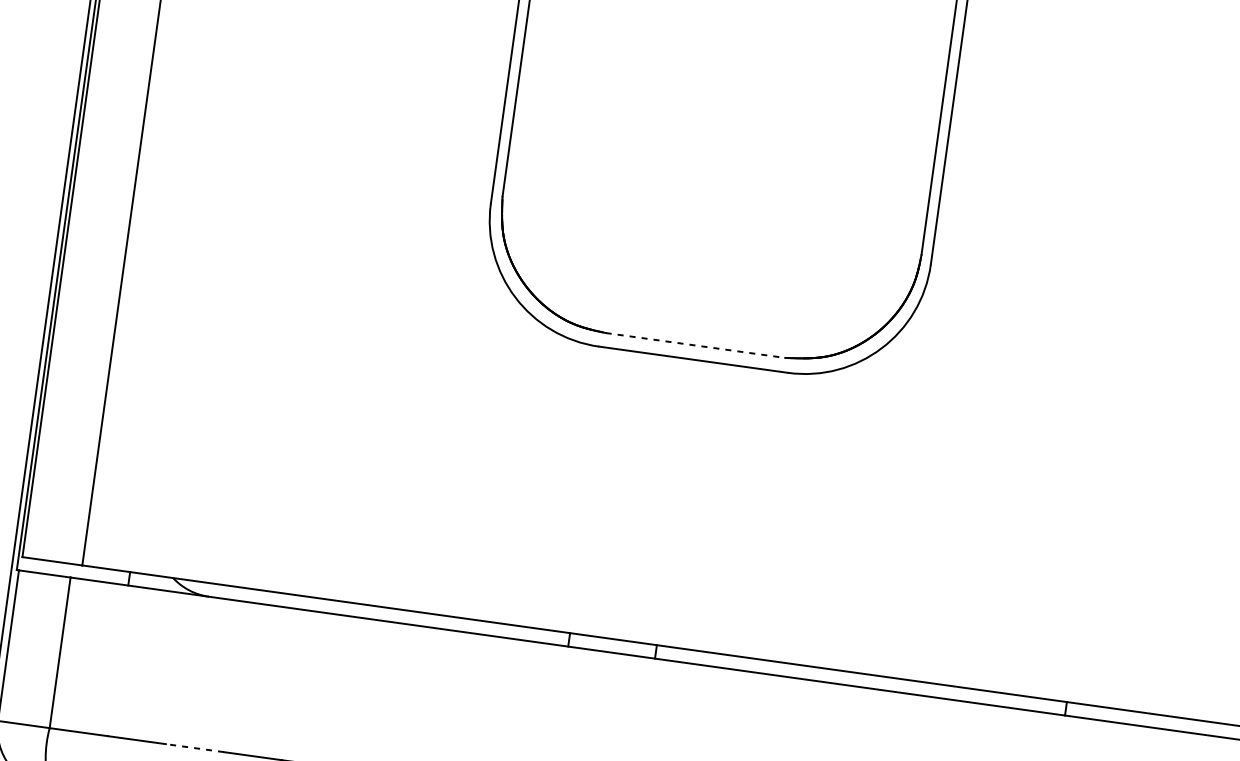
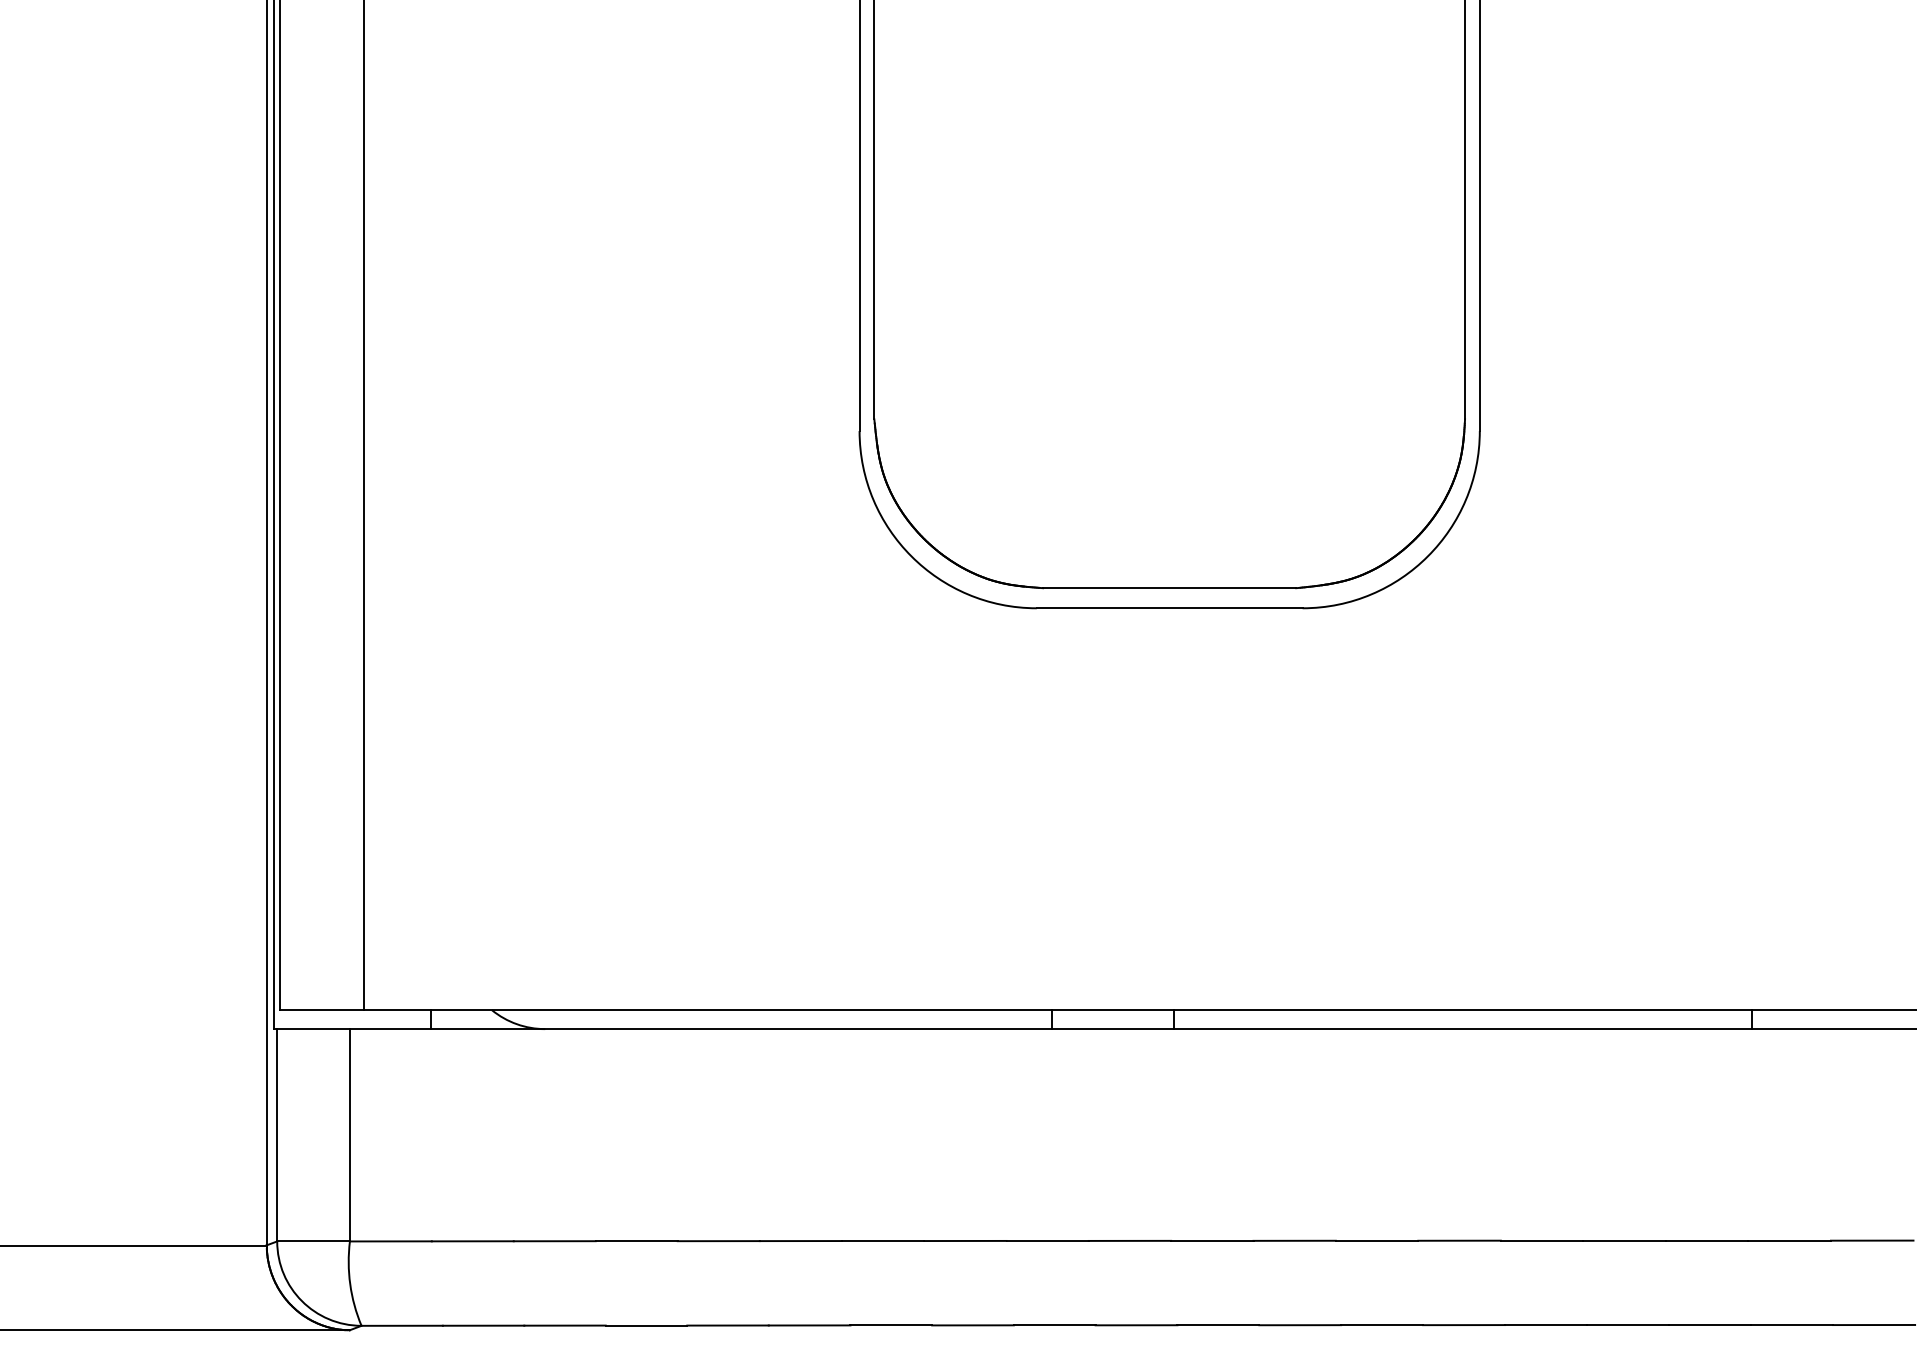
line: (695, 345) -> (1169, 588), dashed -> solid
line: (194, 748) -> (554, 1241), dashed -> solid

